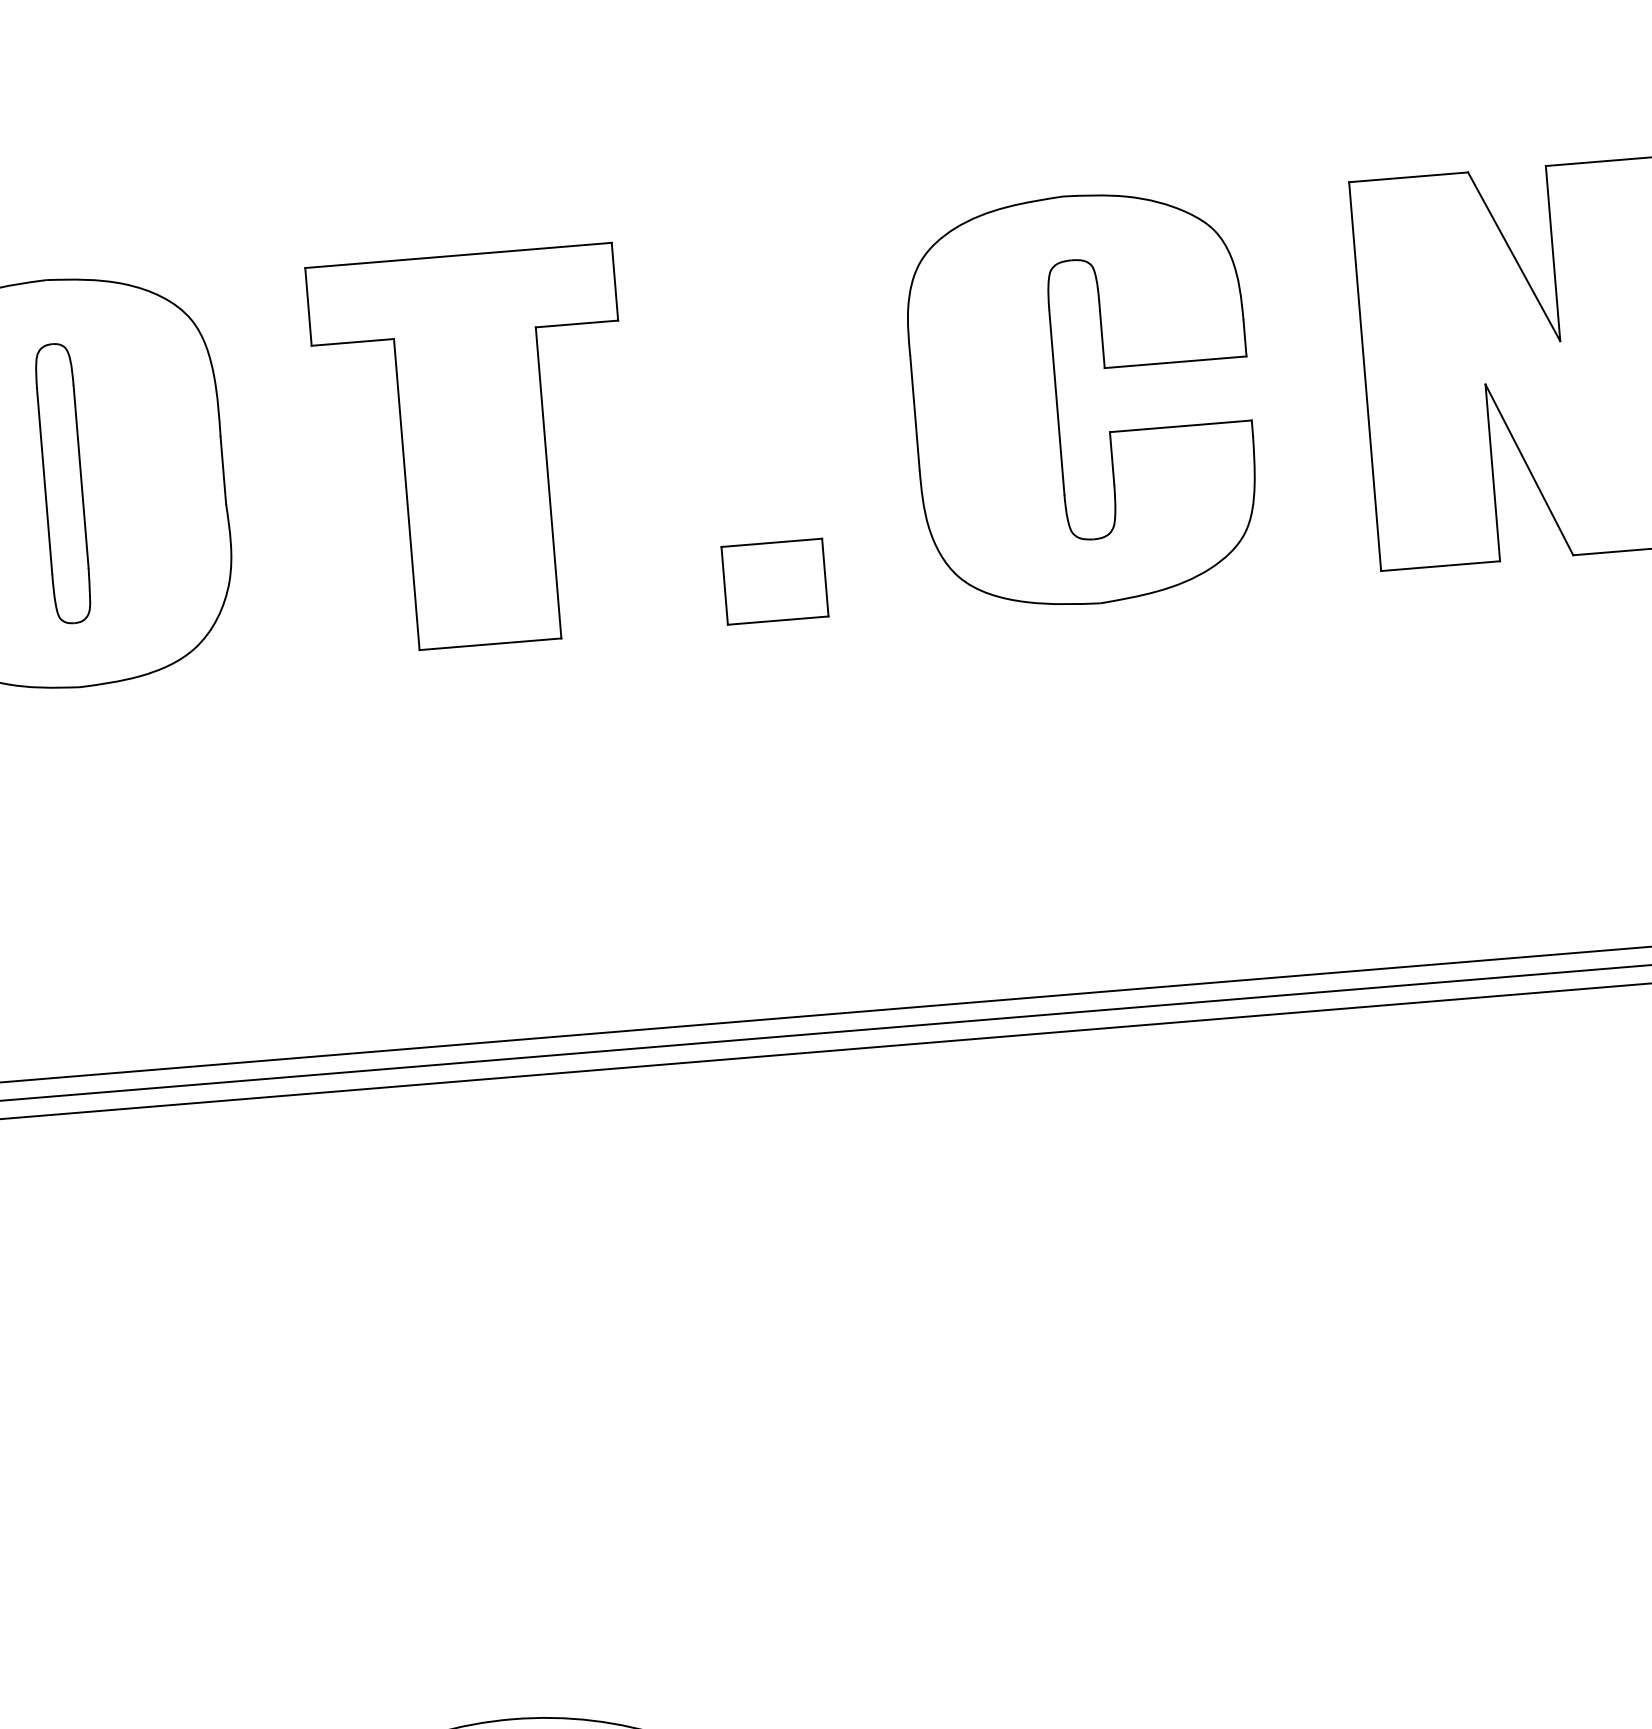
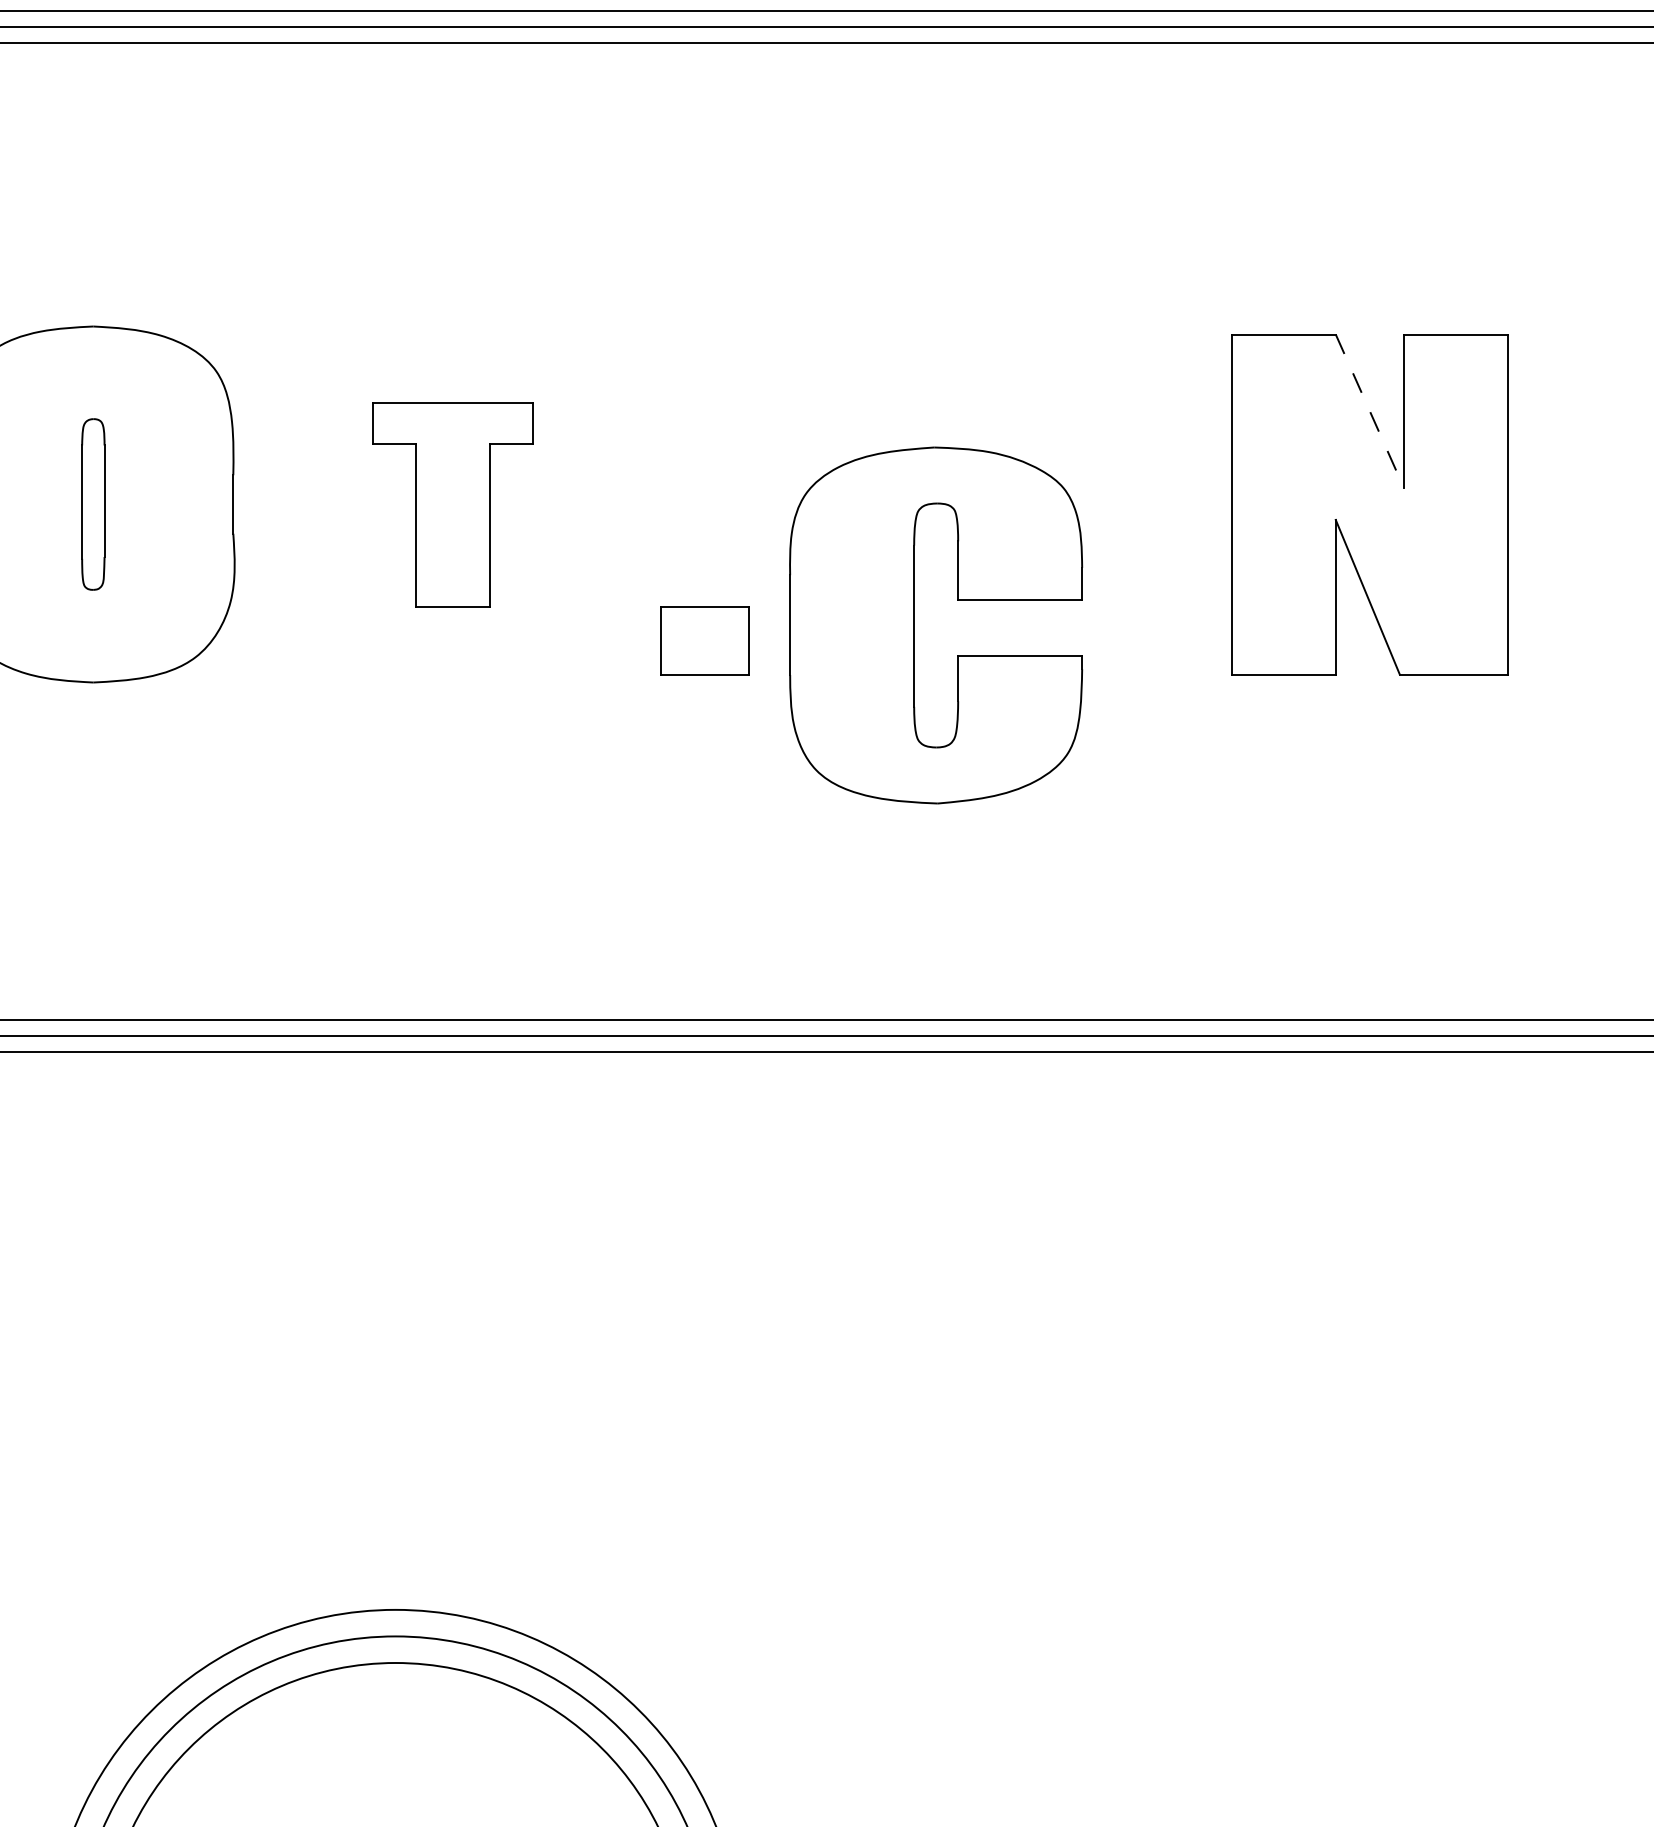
line: (1513, 257) -> (1369, 411), solid -> dashed
part: (1057, 401) -> (914, 625), moved
part: (473, 449) -> (452, 504), size x0.6
part: (63, 483) -> (93, 504), size x0.7

